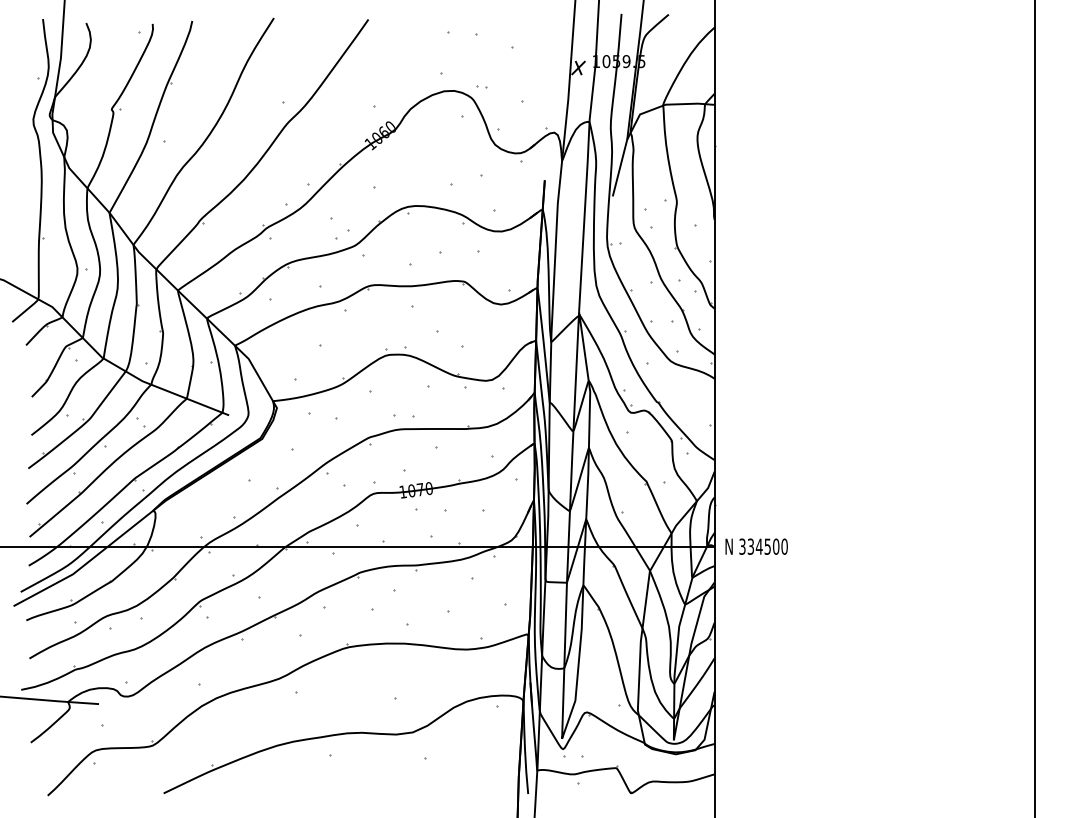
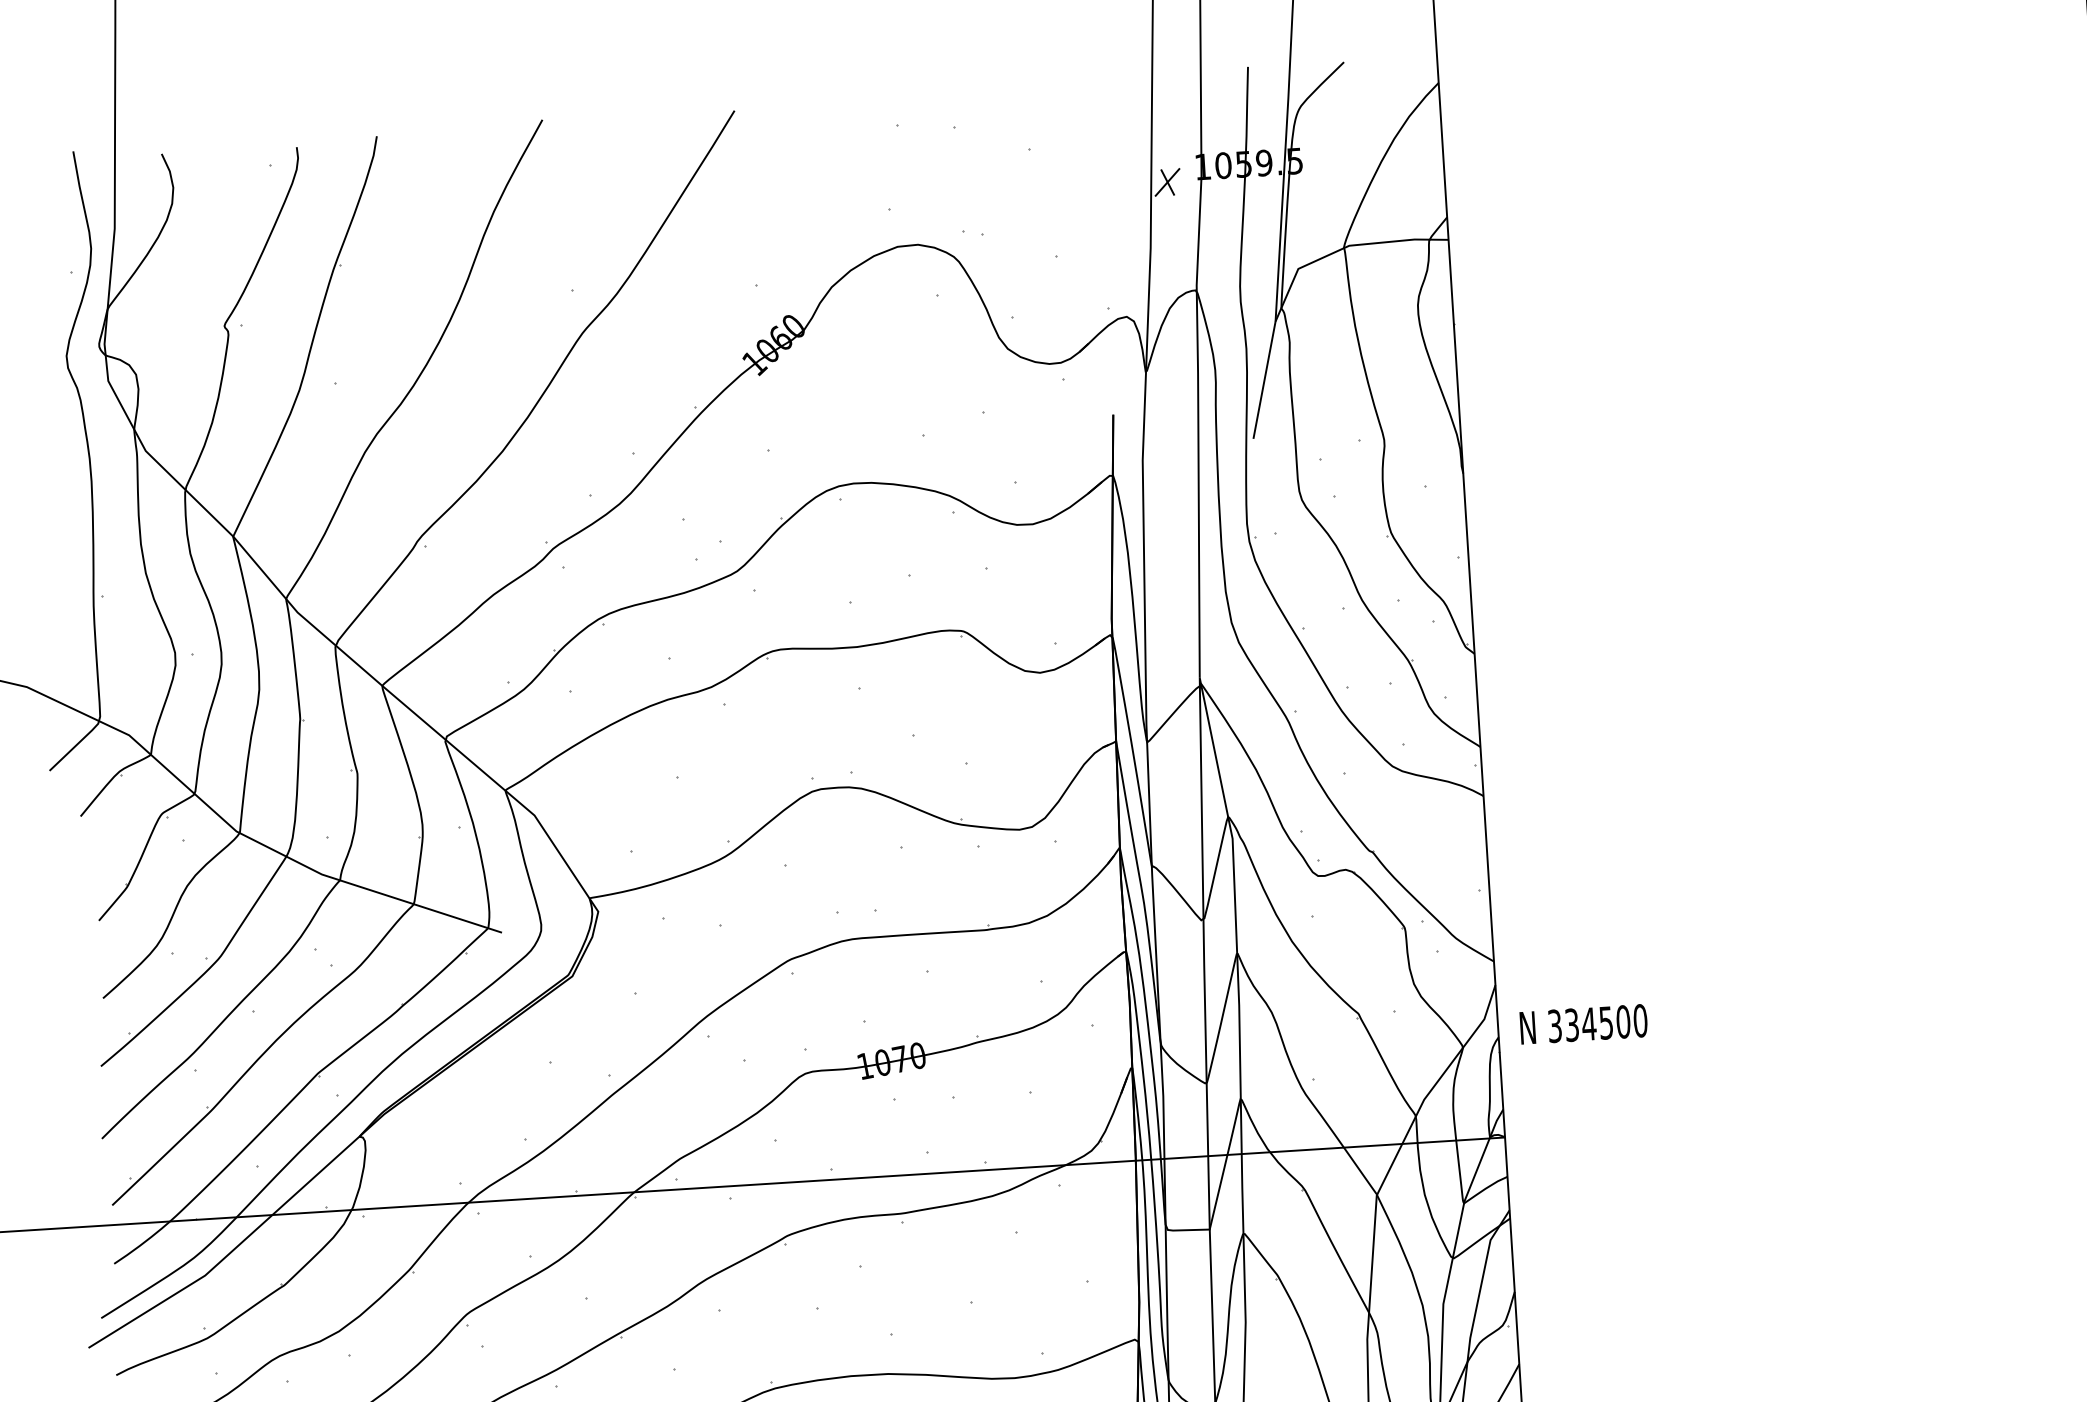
text: (756, 546) -> (1583, 1023), moved

